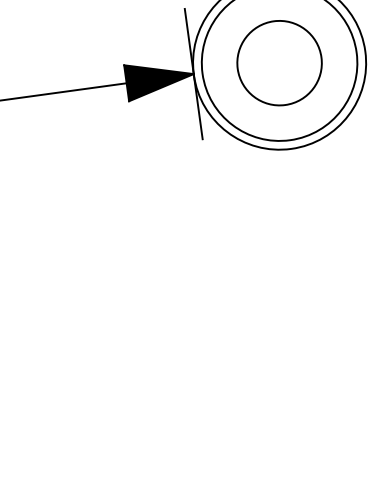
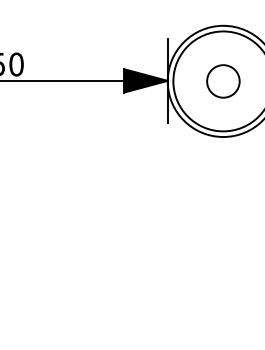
circle: (279, 63) -> (223, 81), size x0.6

